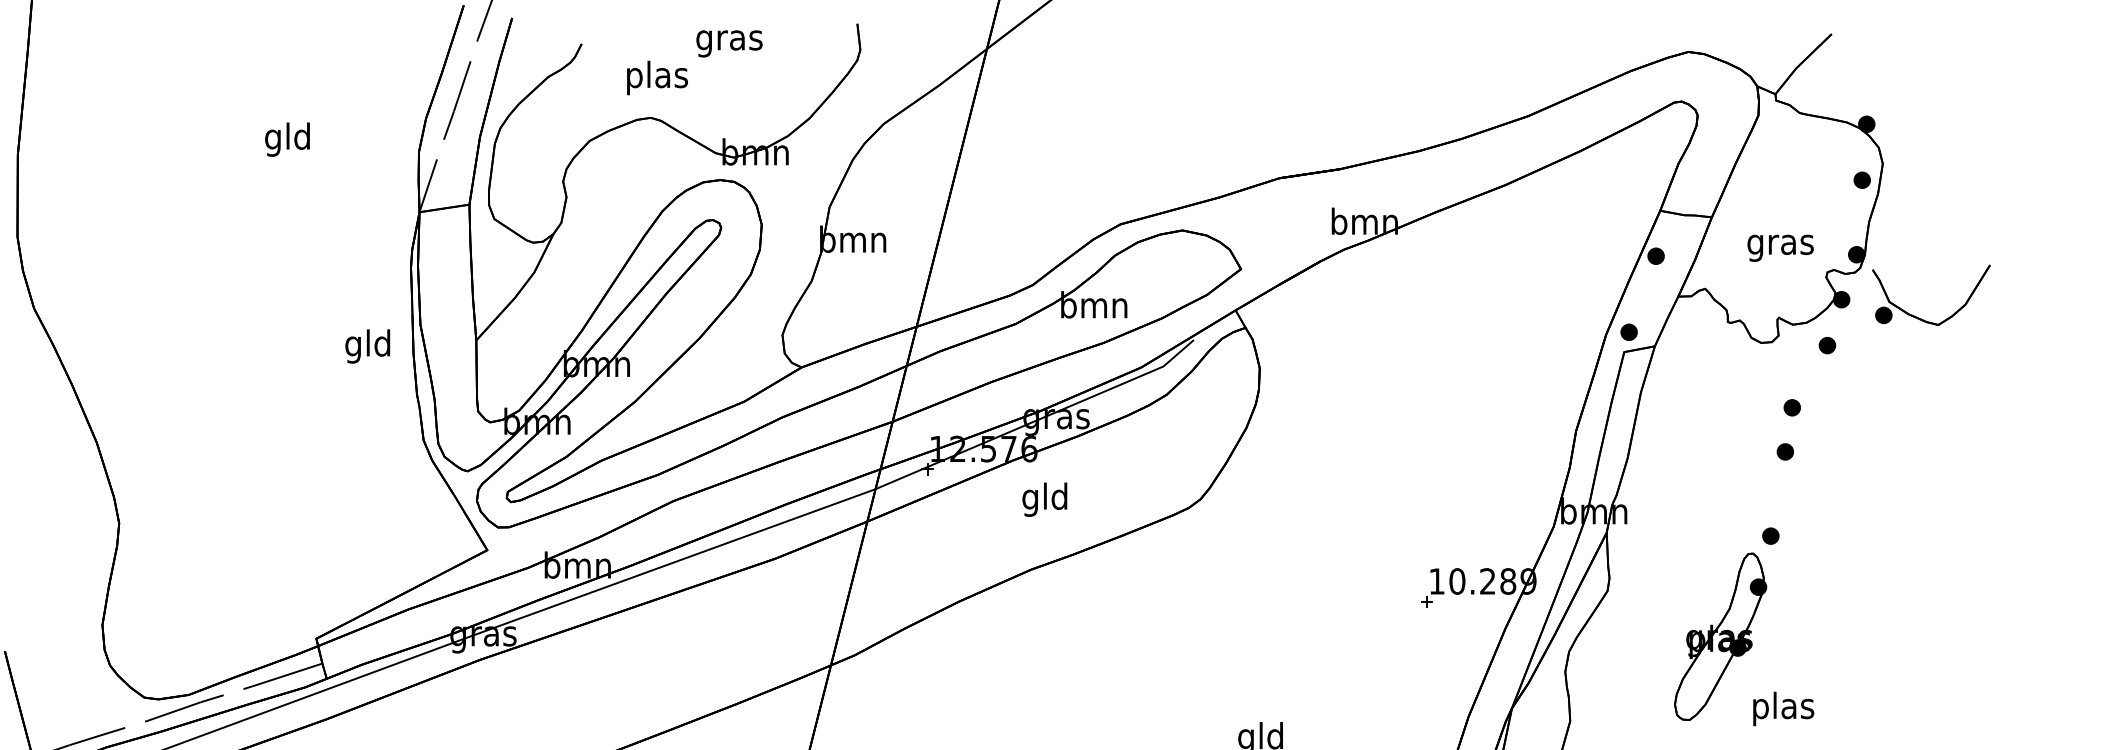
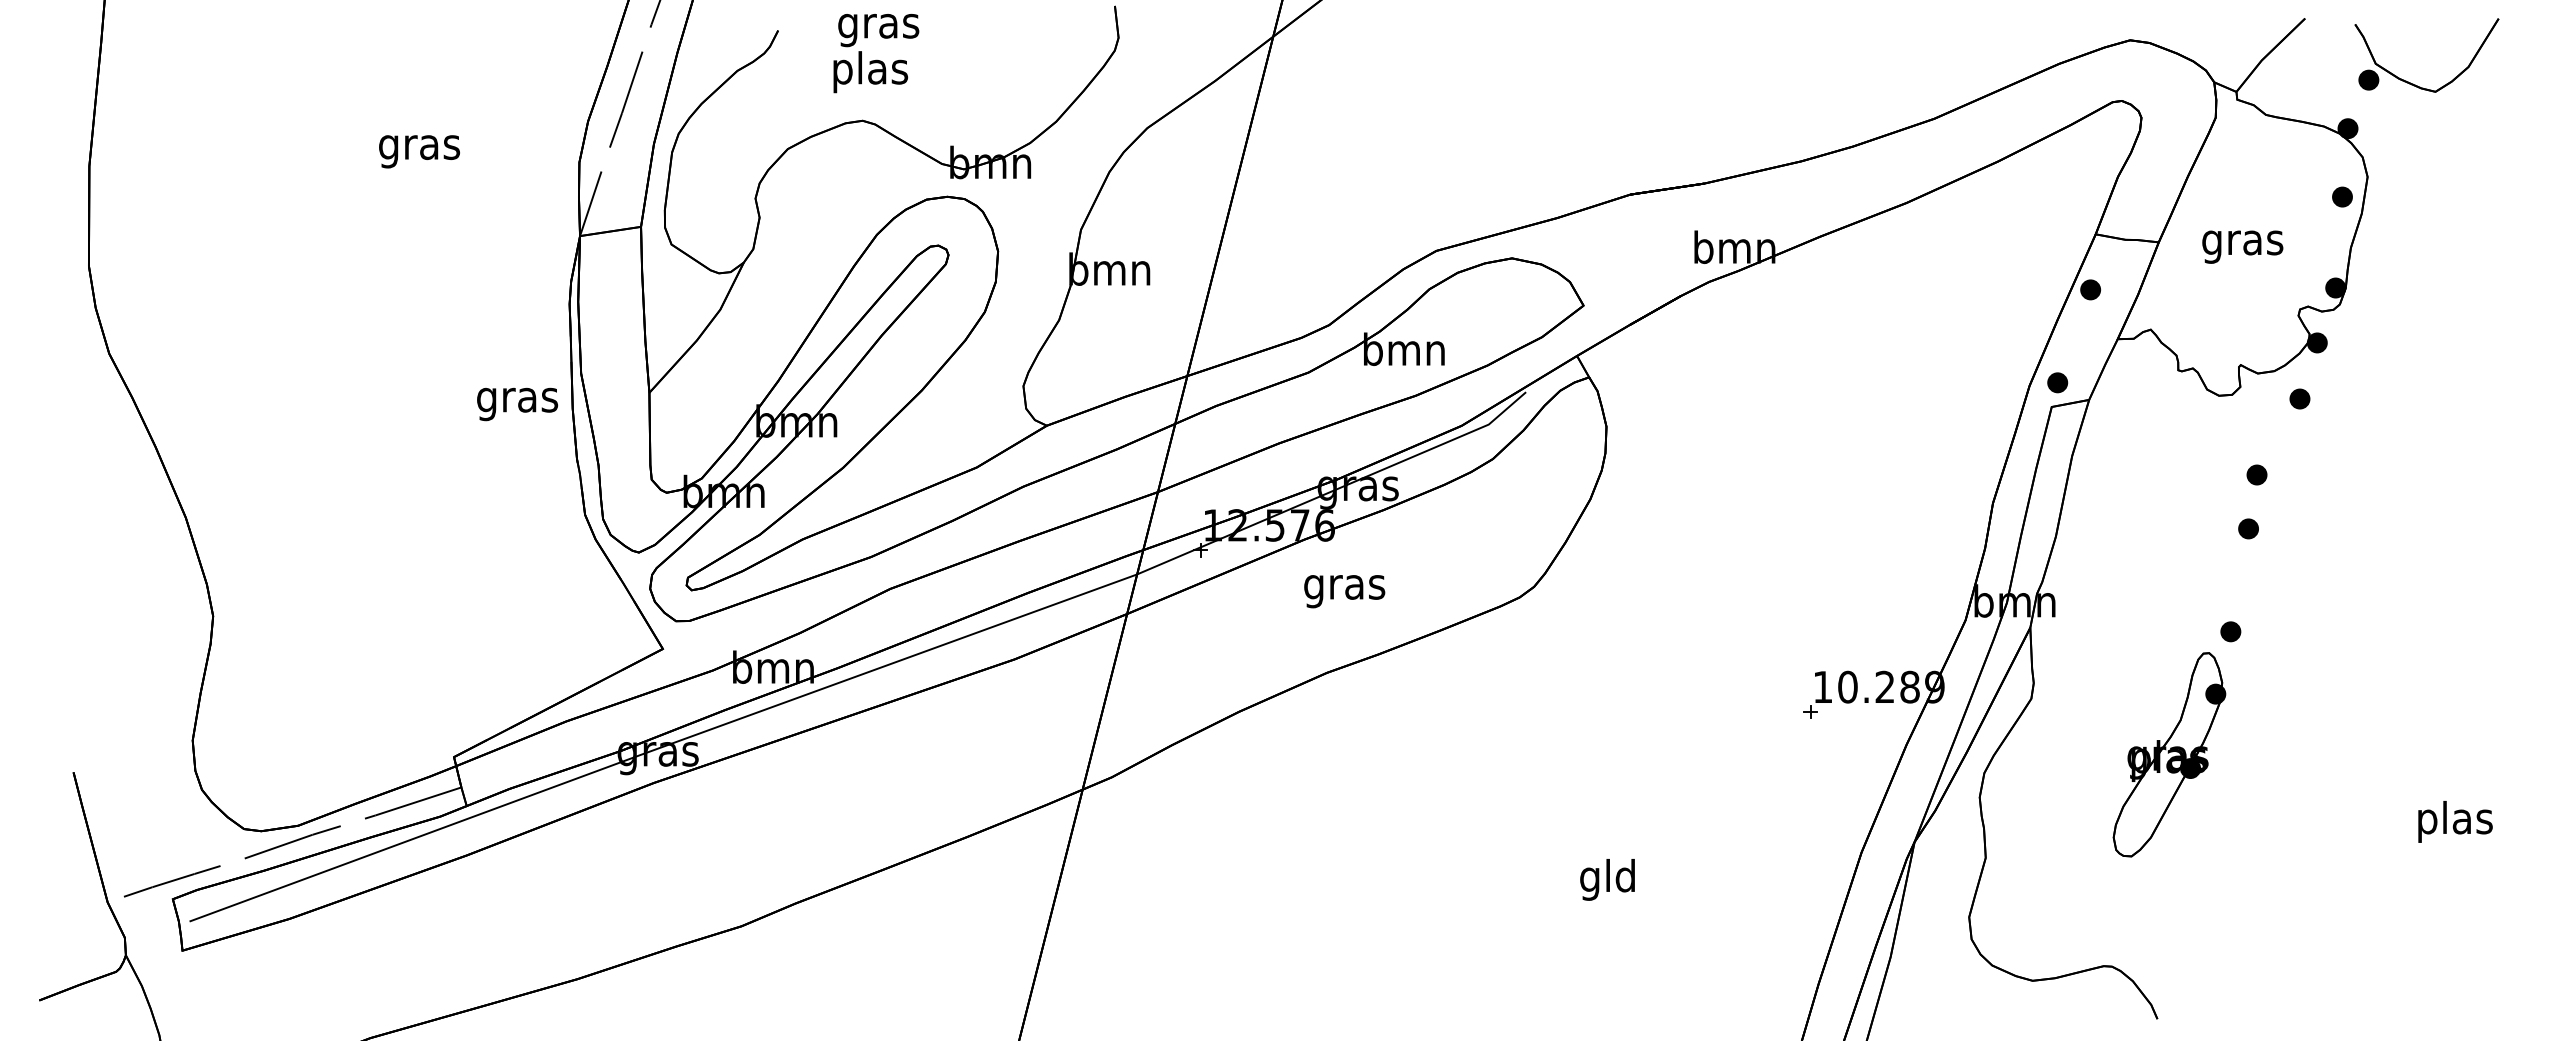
text: (729, 43) -> (878, 30), moved
text: (288, 139) -> (419, 147), gld -> gras
text: (1780, 247) -> (2242, 246), moved
part: (1920, 318) -> (2413, 83), moved
text: (368, 346) -> (517, 400), gld -> gras
text: (1045, 499) -> (1344, 587), gld -> gras
text: (1783, 708) -> (2455, 821), moved

